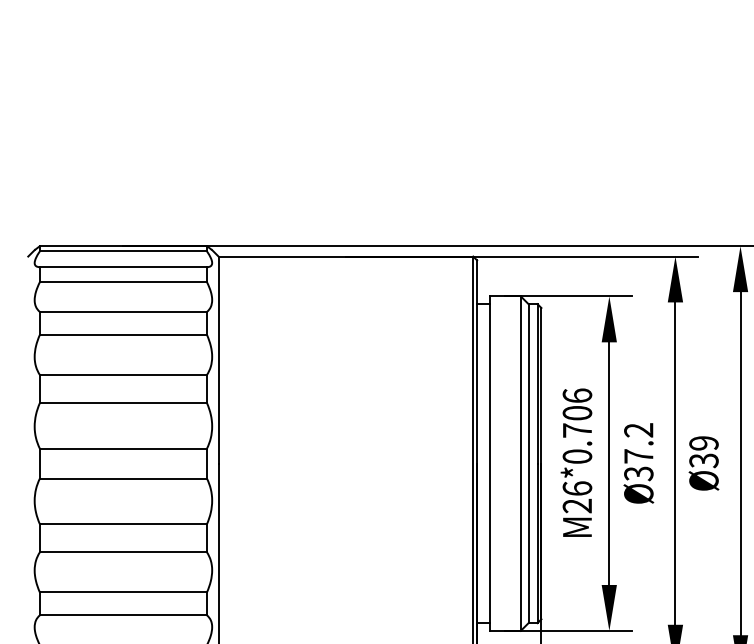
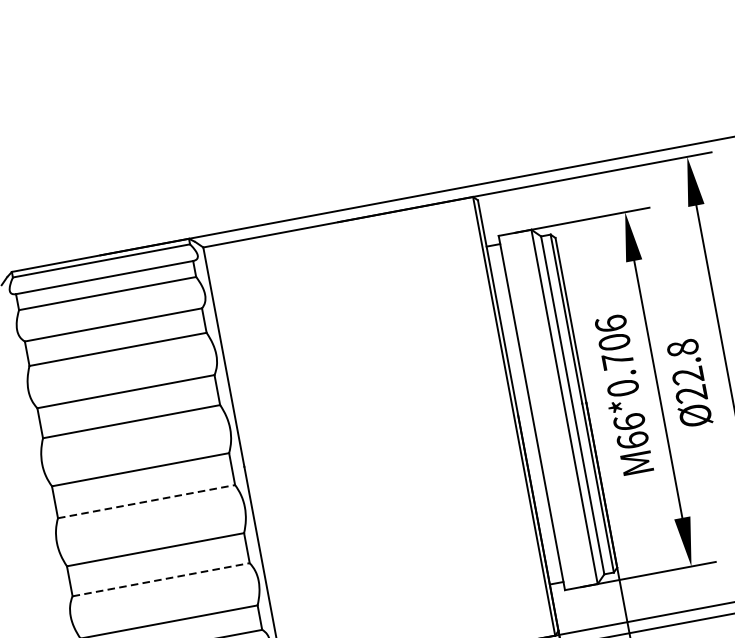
text: (638, 452) -> (686, 371), Ø37.2 -> Ø22.8
line: (123, 478) -> (146, 501), solid -> dashed
text: (577, 505) -> (632, 440), M26*0.706 -> M66*0.706
line: (123, 552) -> (161, 579), solid -> dashed

